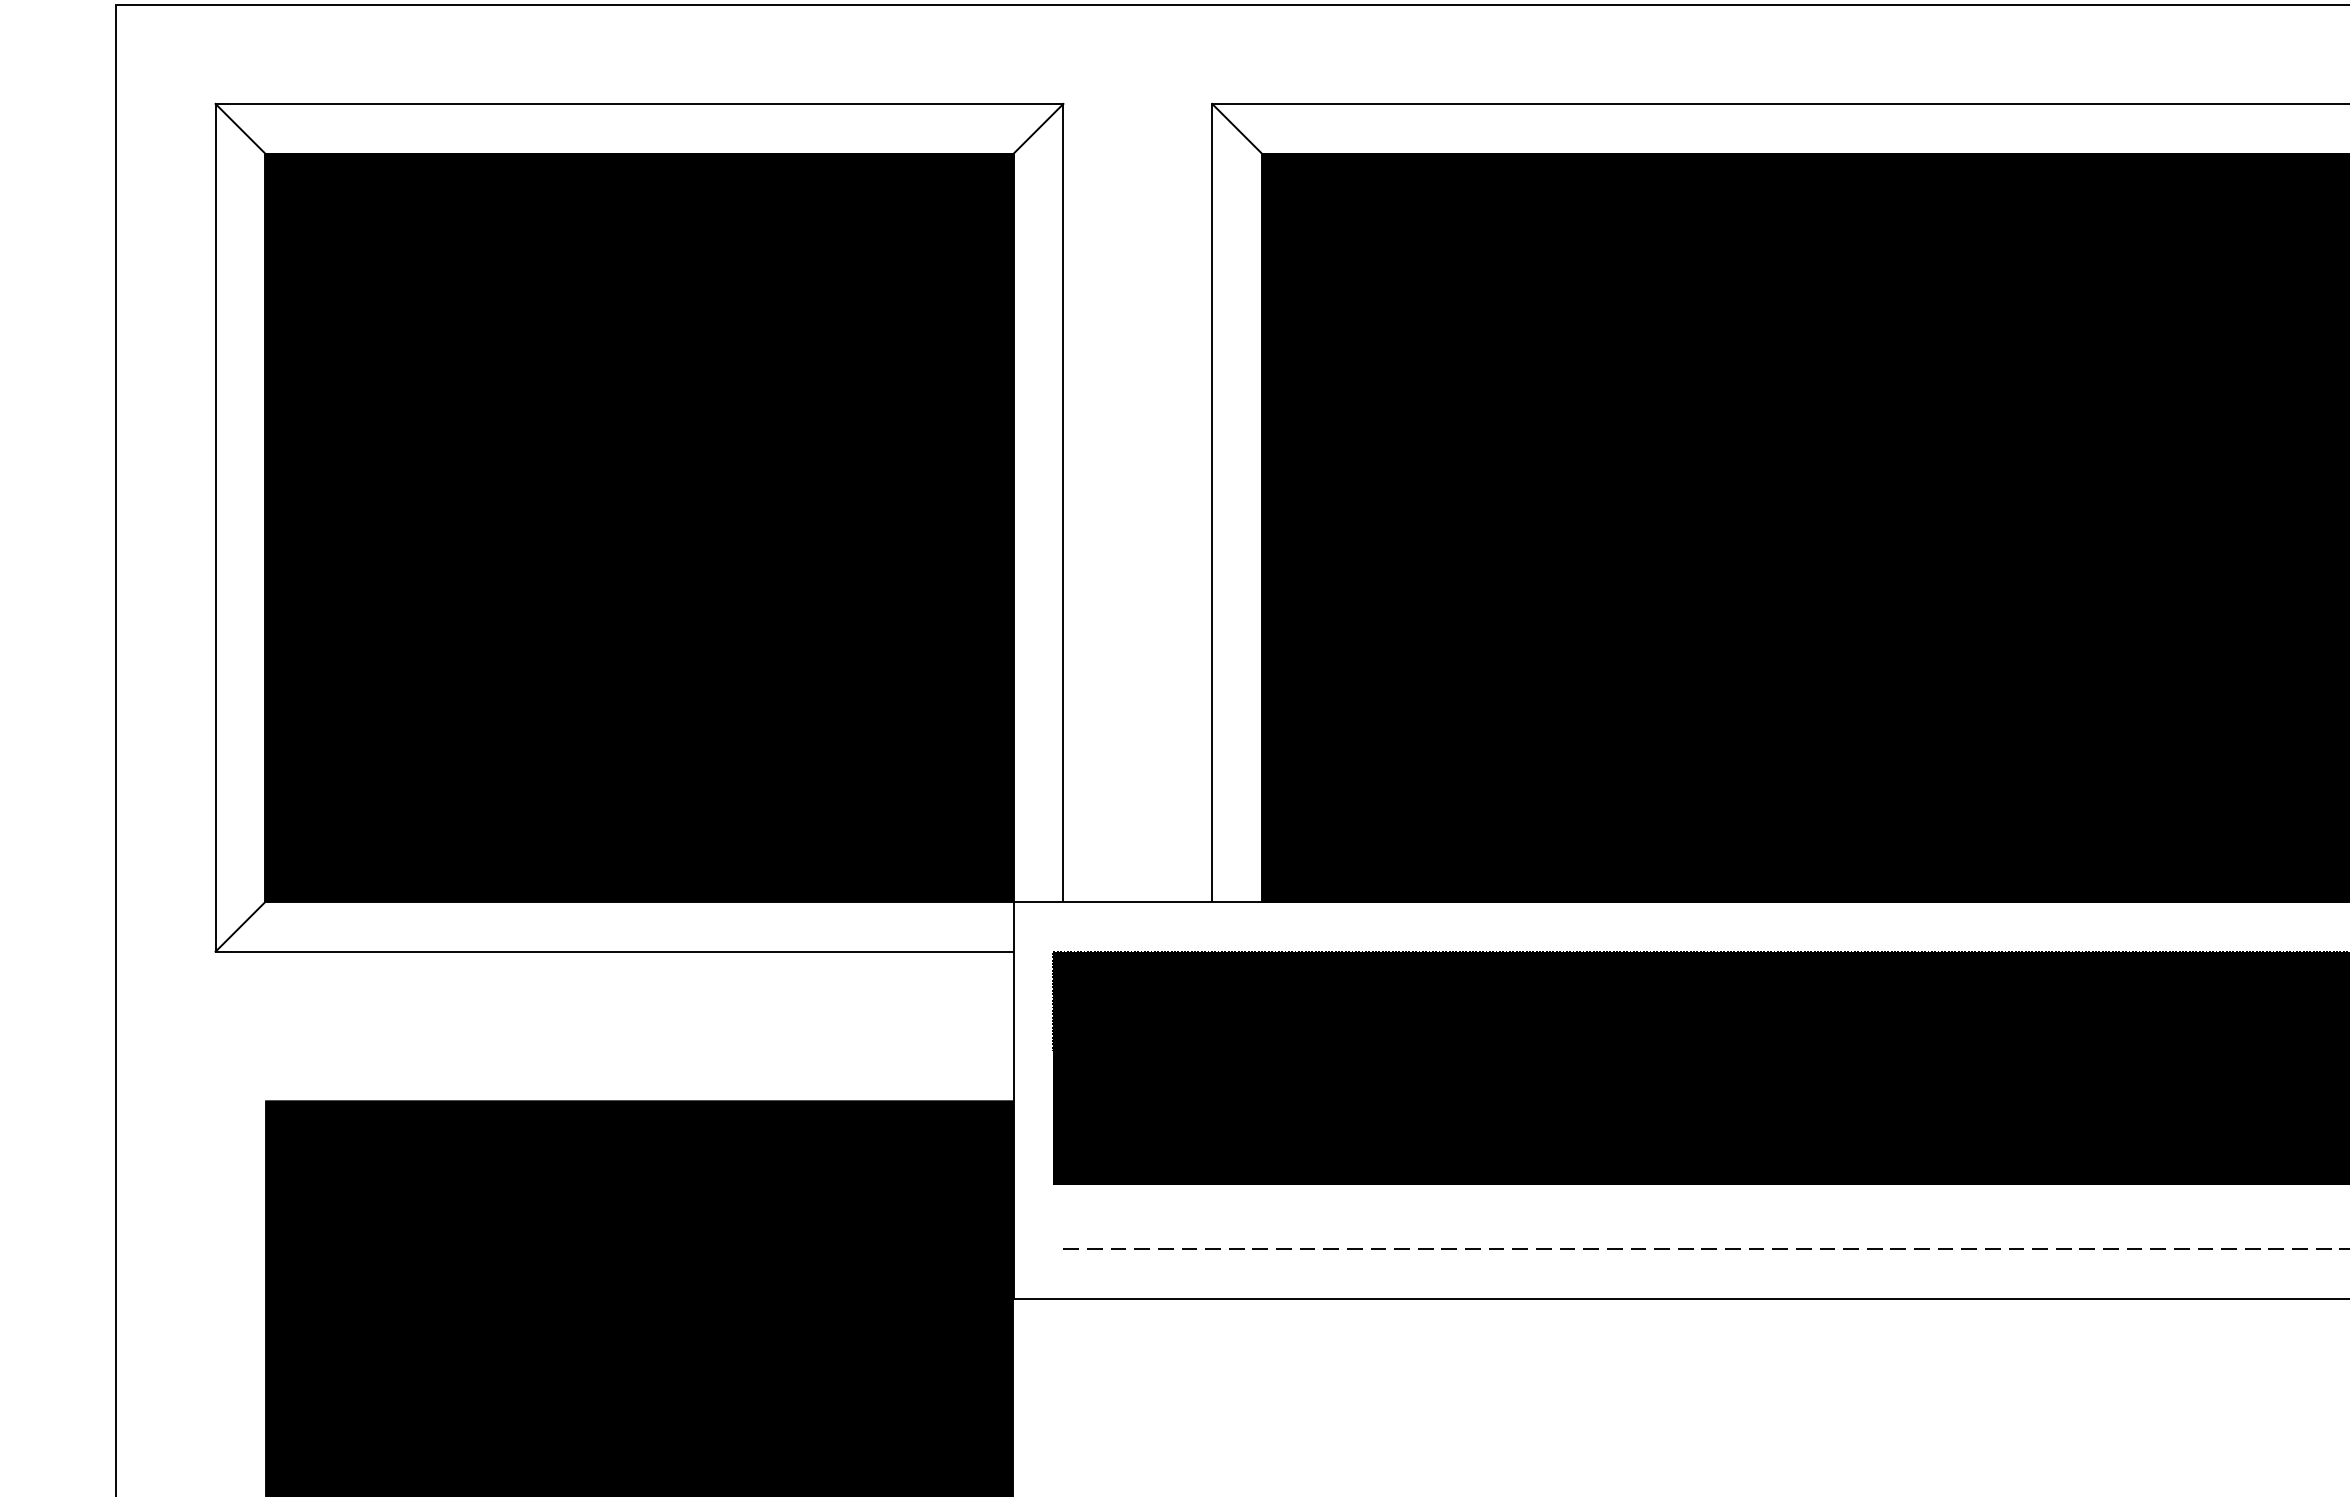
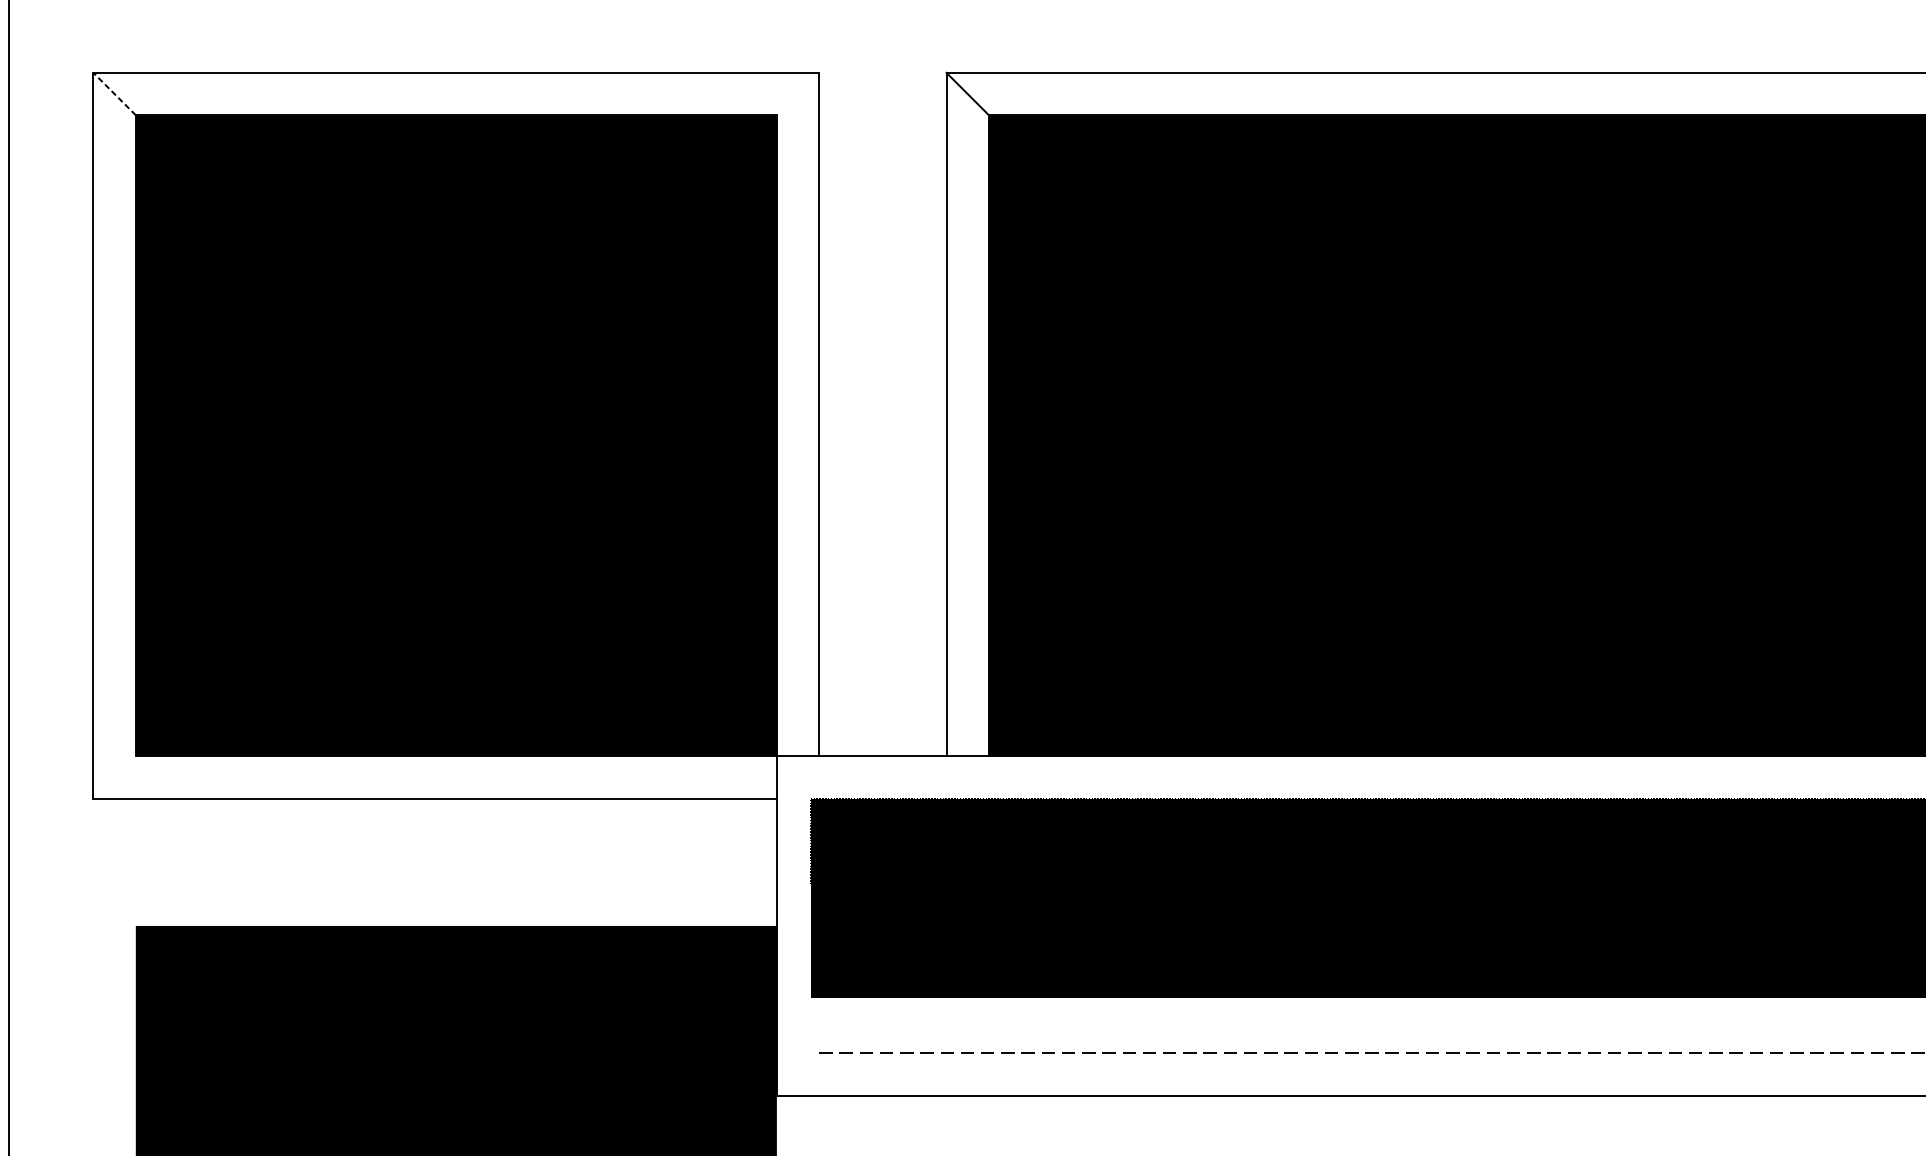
line: (240, 128) -> (114, 93), solid -> dashed
line: (1038, 128) -> (797, 93), removed
line: (240, 926) -> (114, 776), removed

